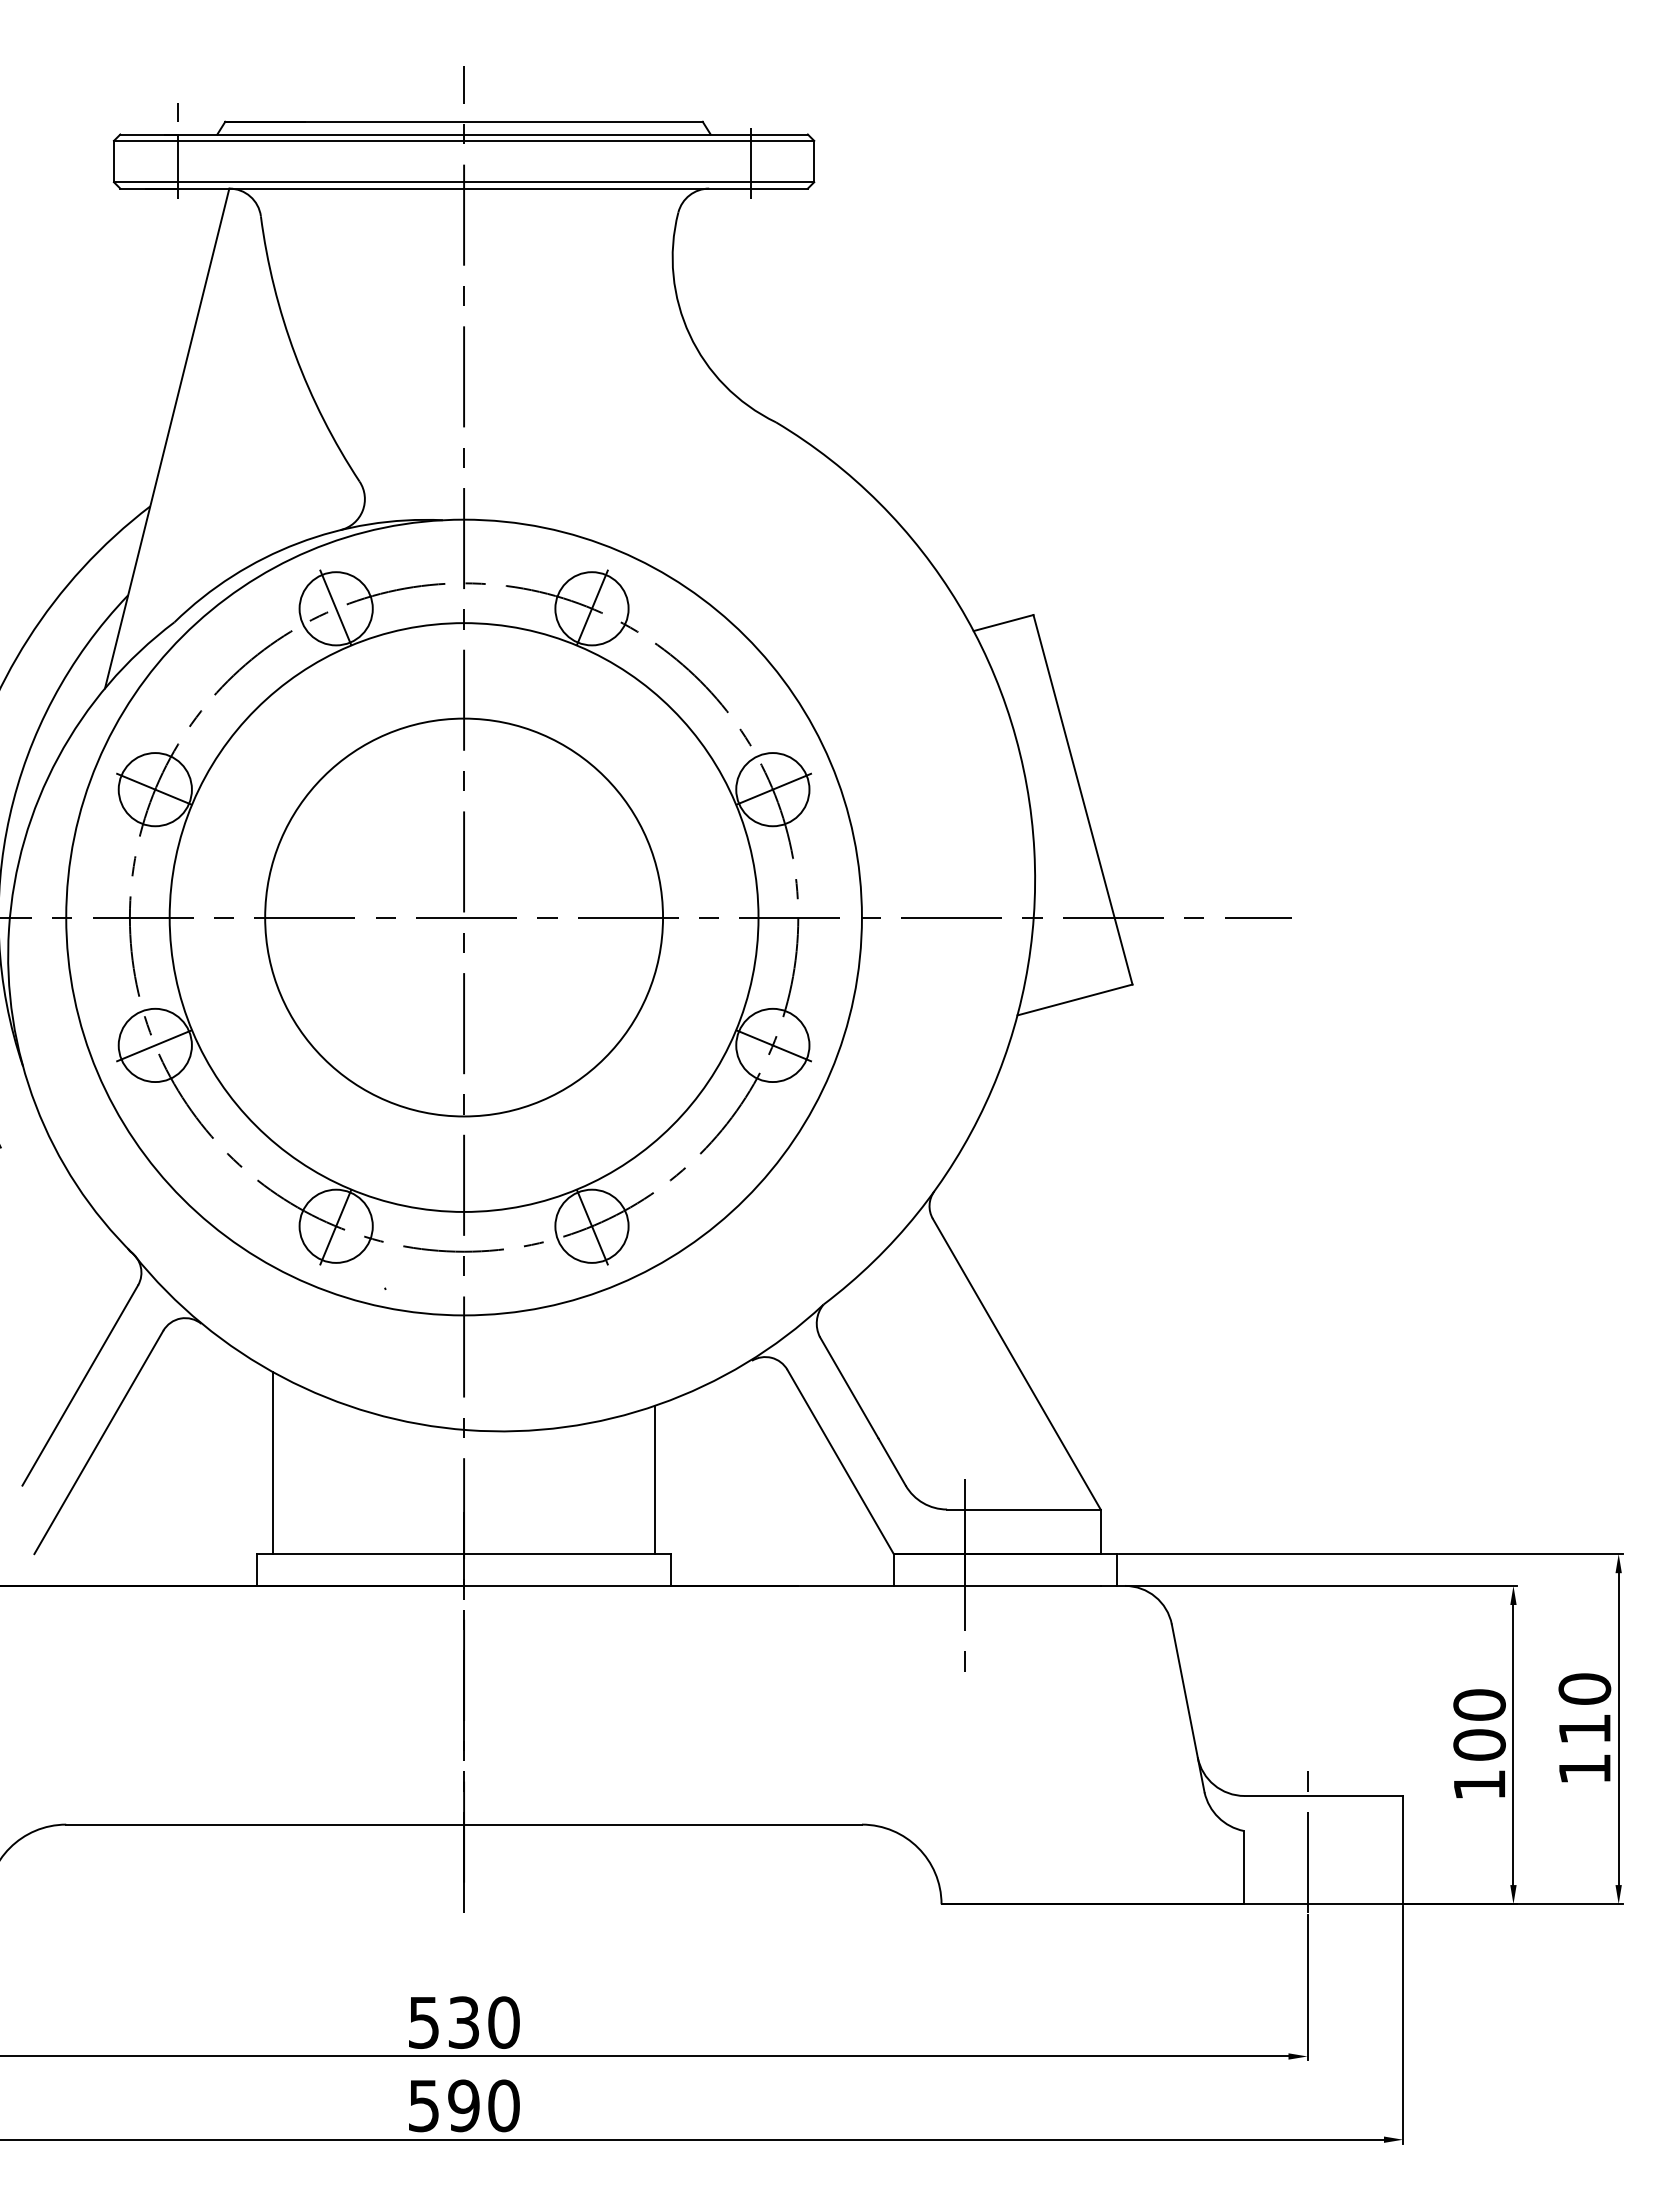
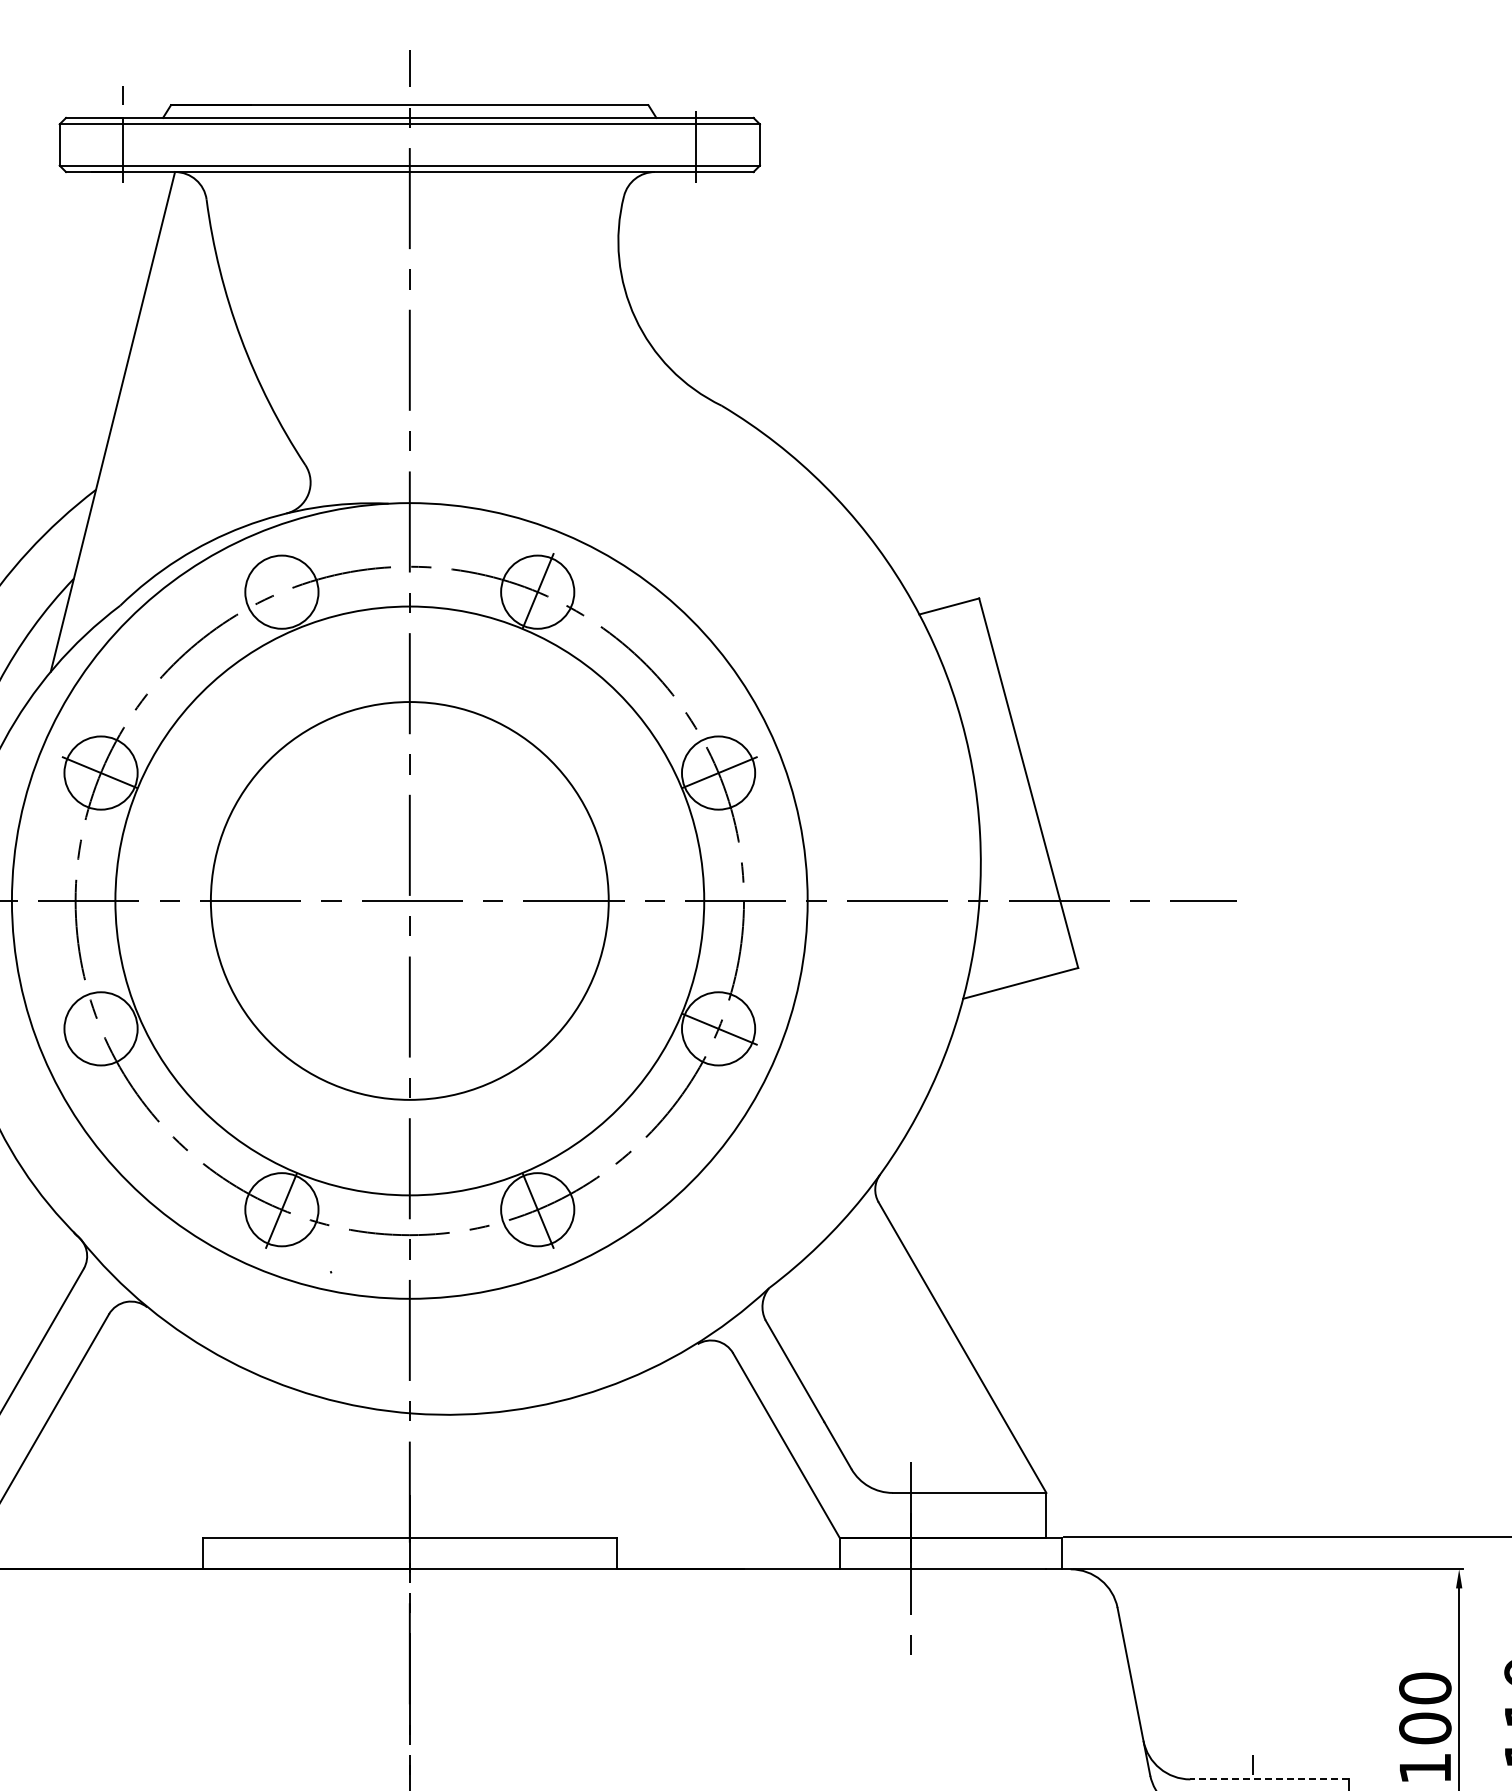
line: (335, 607) -> (281, 590), removed
line: (154, 1045) -> (100, 1028), removed
line: (273, 1463) -> (219, 1446), removed
line: (655, 1479) -> (601, 1462), removed
line: (1323, 1795) -> (1269, 1778), solid -> dashed

